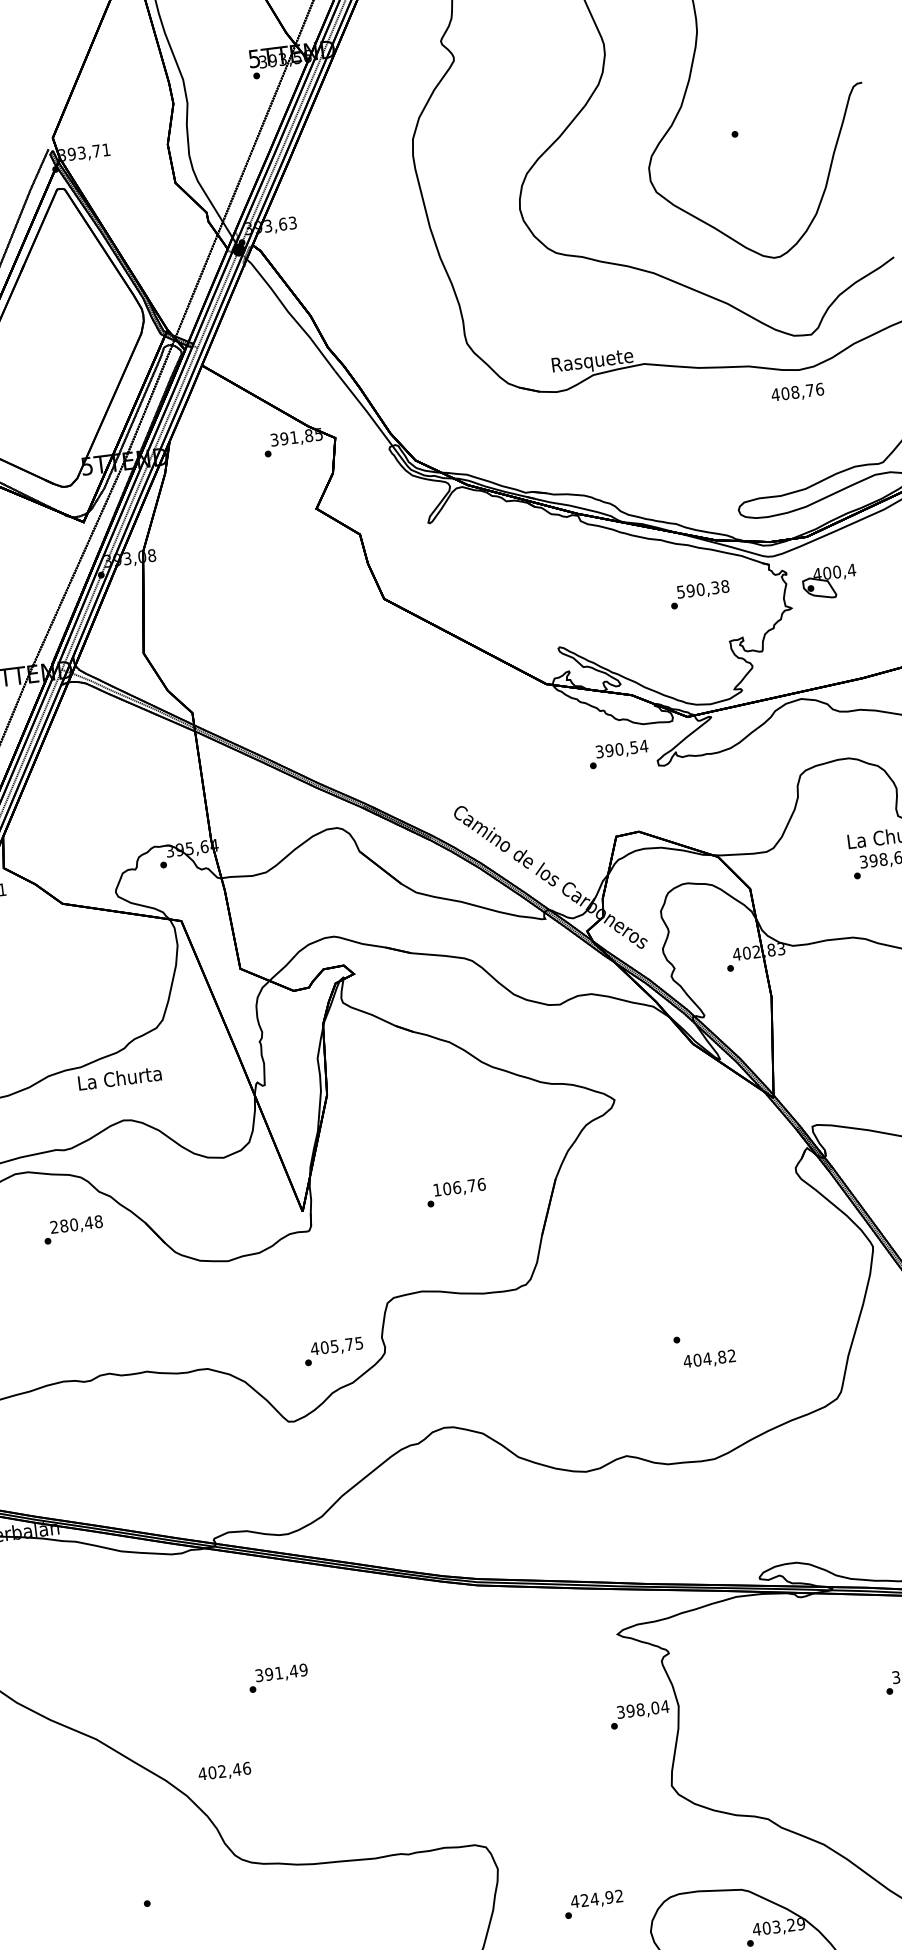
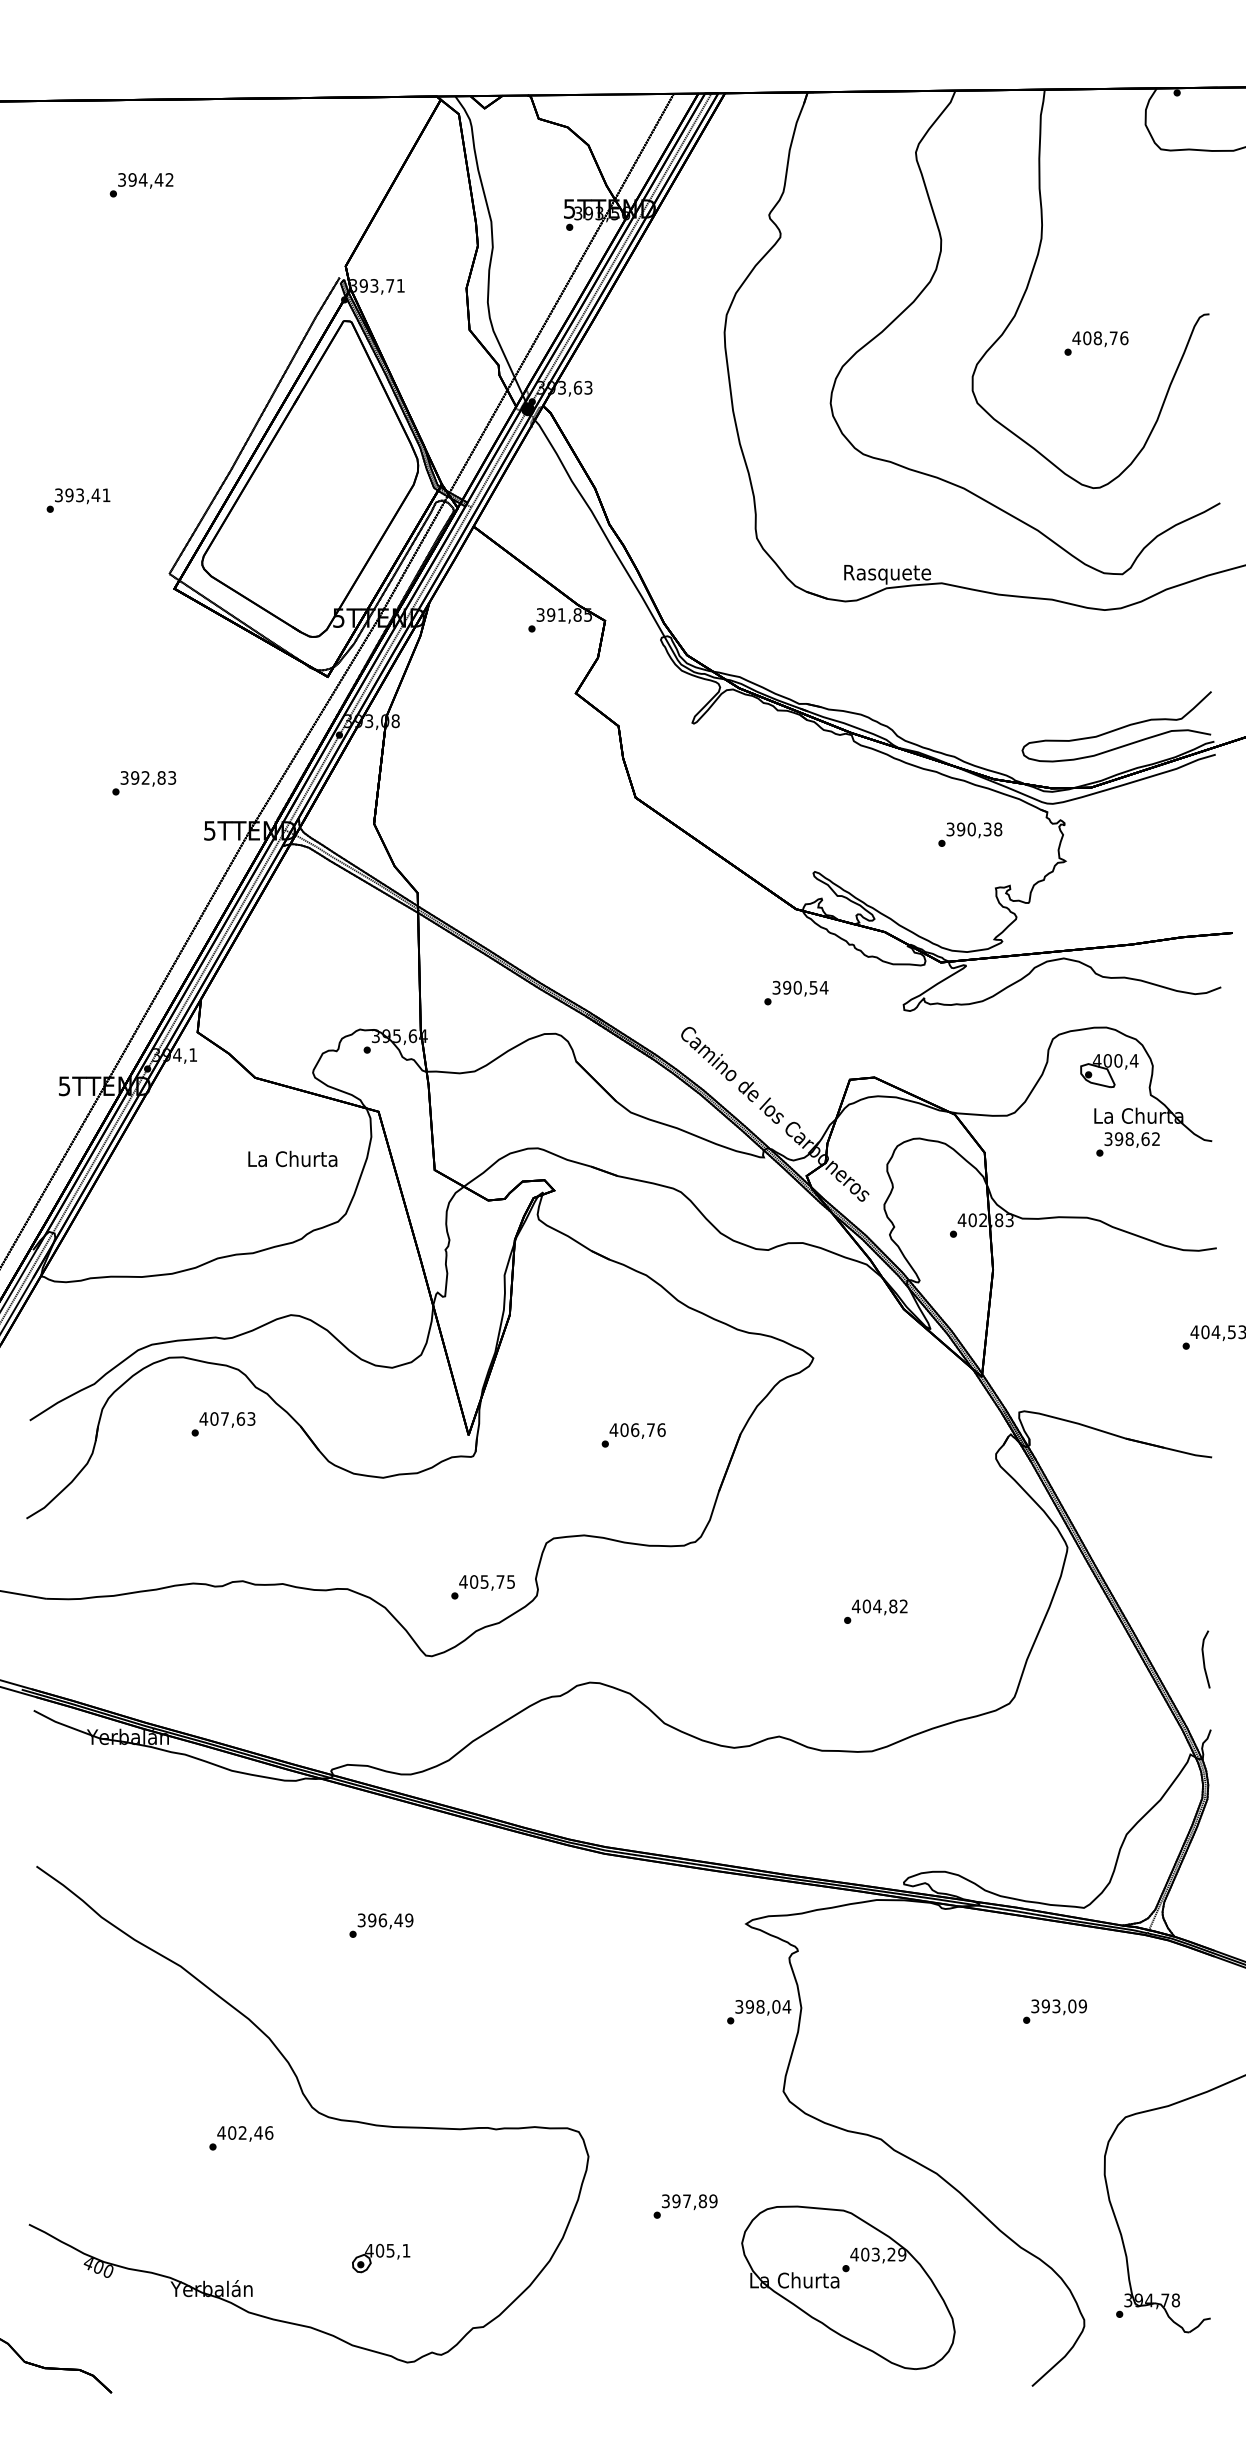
text: (797, 392) -> (1100, 338), moved
part: (830, 582) -> (1109, 1071), moved
text: (680, 591) -> (950, 828), 590,38 -> 390,38
text: (618, 753) -> (796, 992), moved
text: (119, 1077) -> (292, 1158), moved
text: (436, 1189) -> (613, 1429), 106,76 -> 406,76
text: (76, 1224) -> (227, 1418), 280,48 -> 407,63
text: (709, 1359) -> (879, 1607), moved
text: (278, 1673) -> (382, 1920), 391,49 -> 396,49
text: (224, 1771) -> (245, 2133), moved
text: (597, 1899) -> (689, 2201), 424,92 -> 397,89

